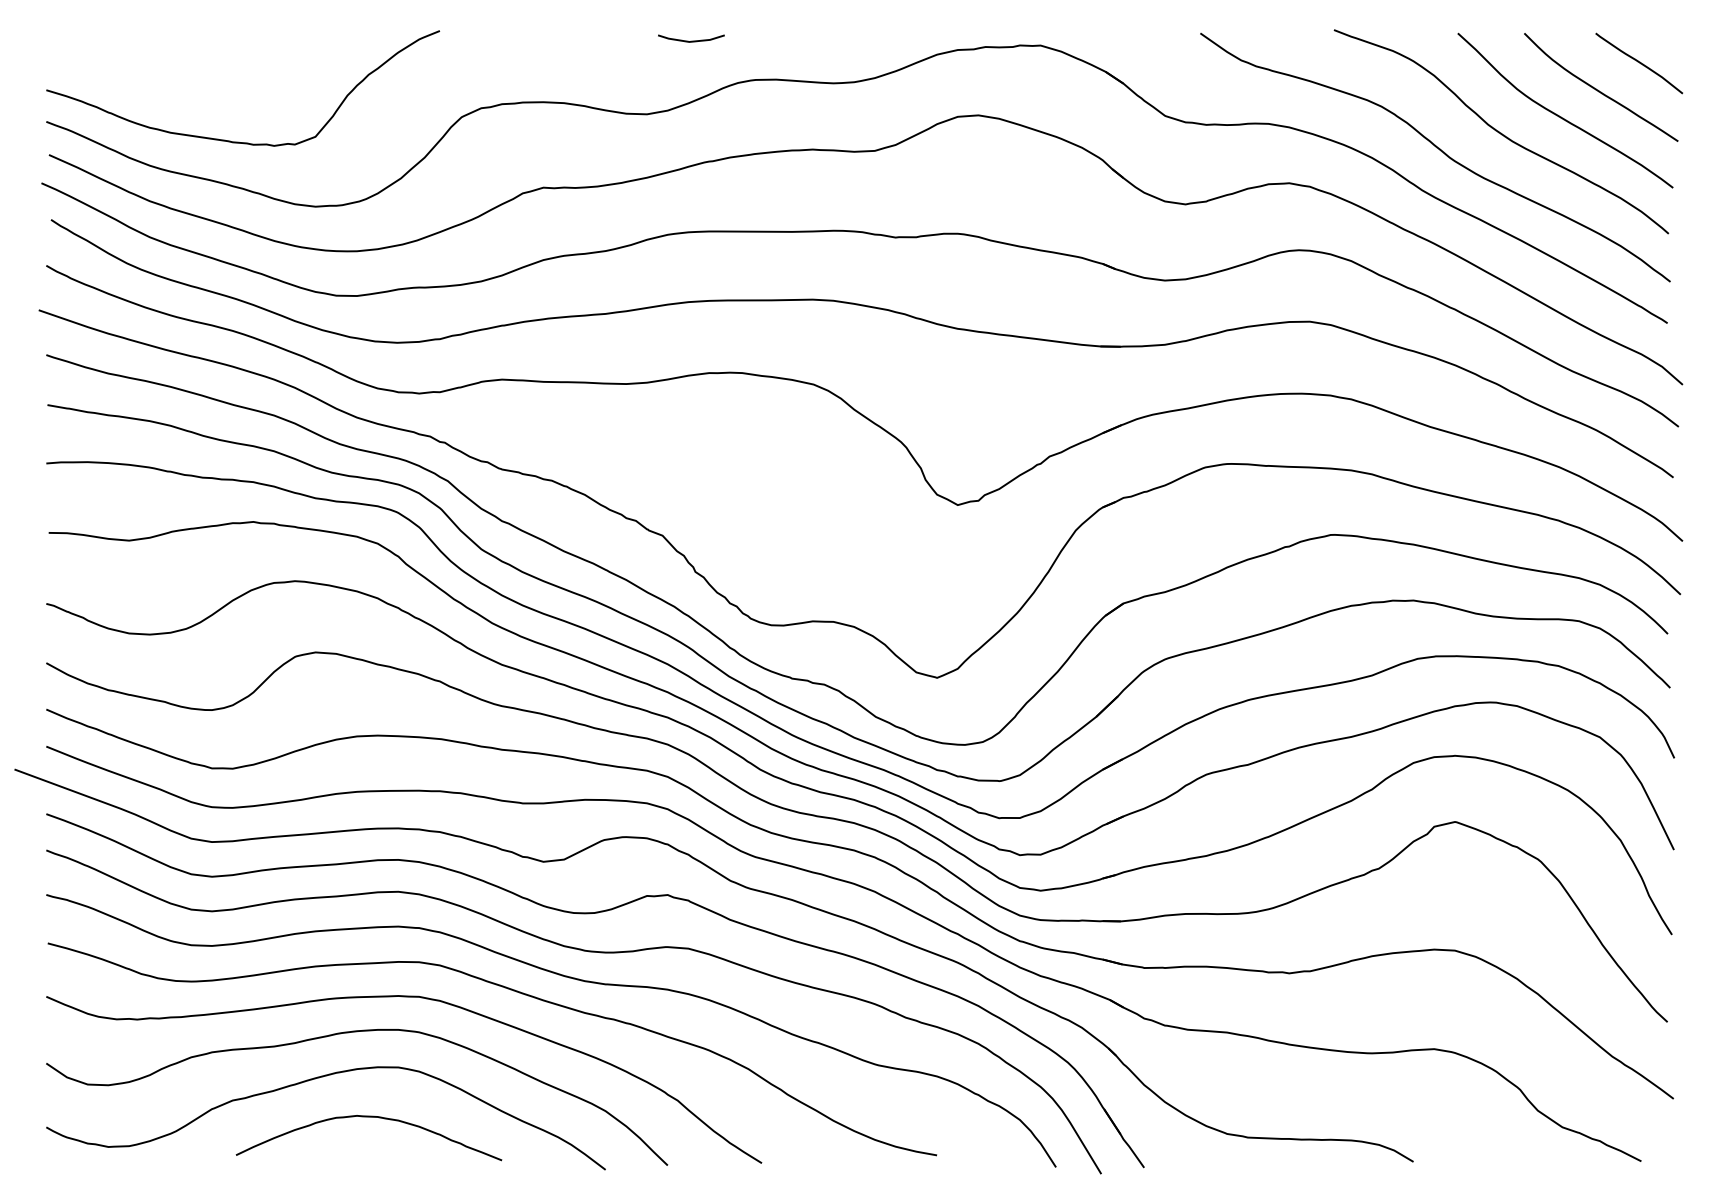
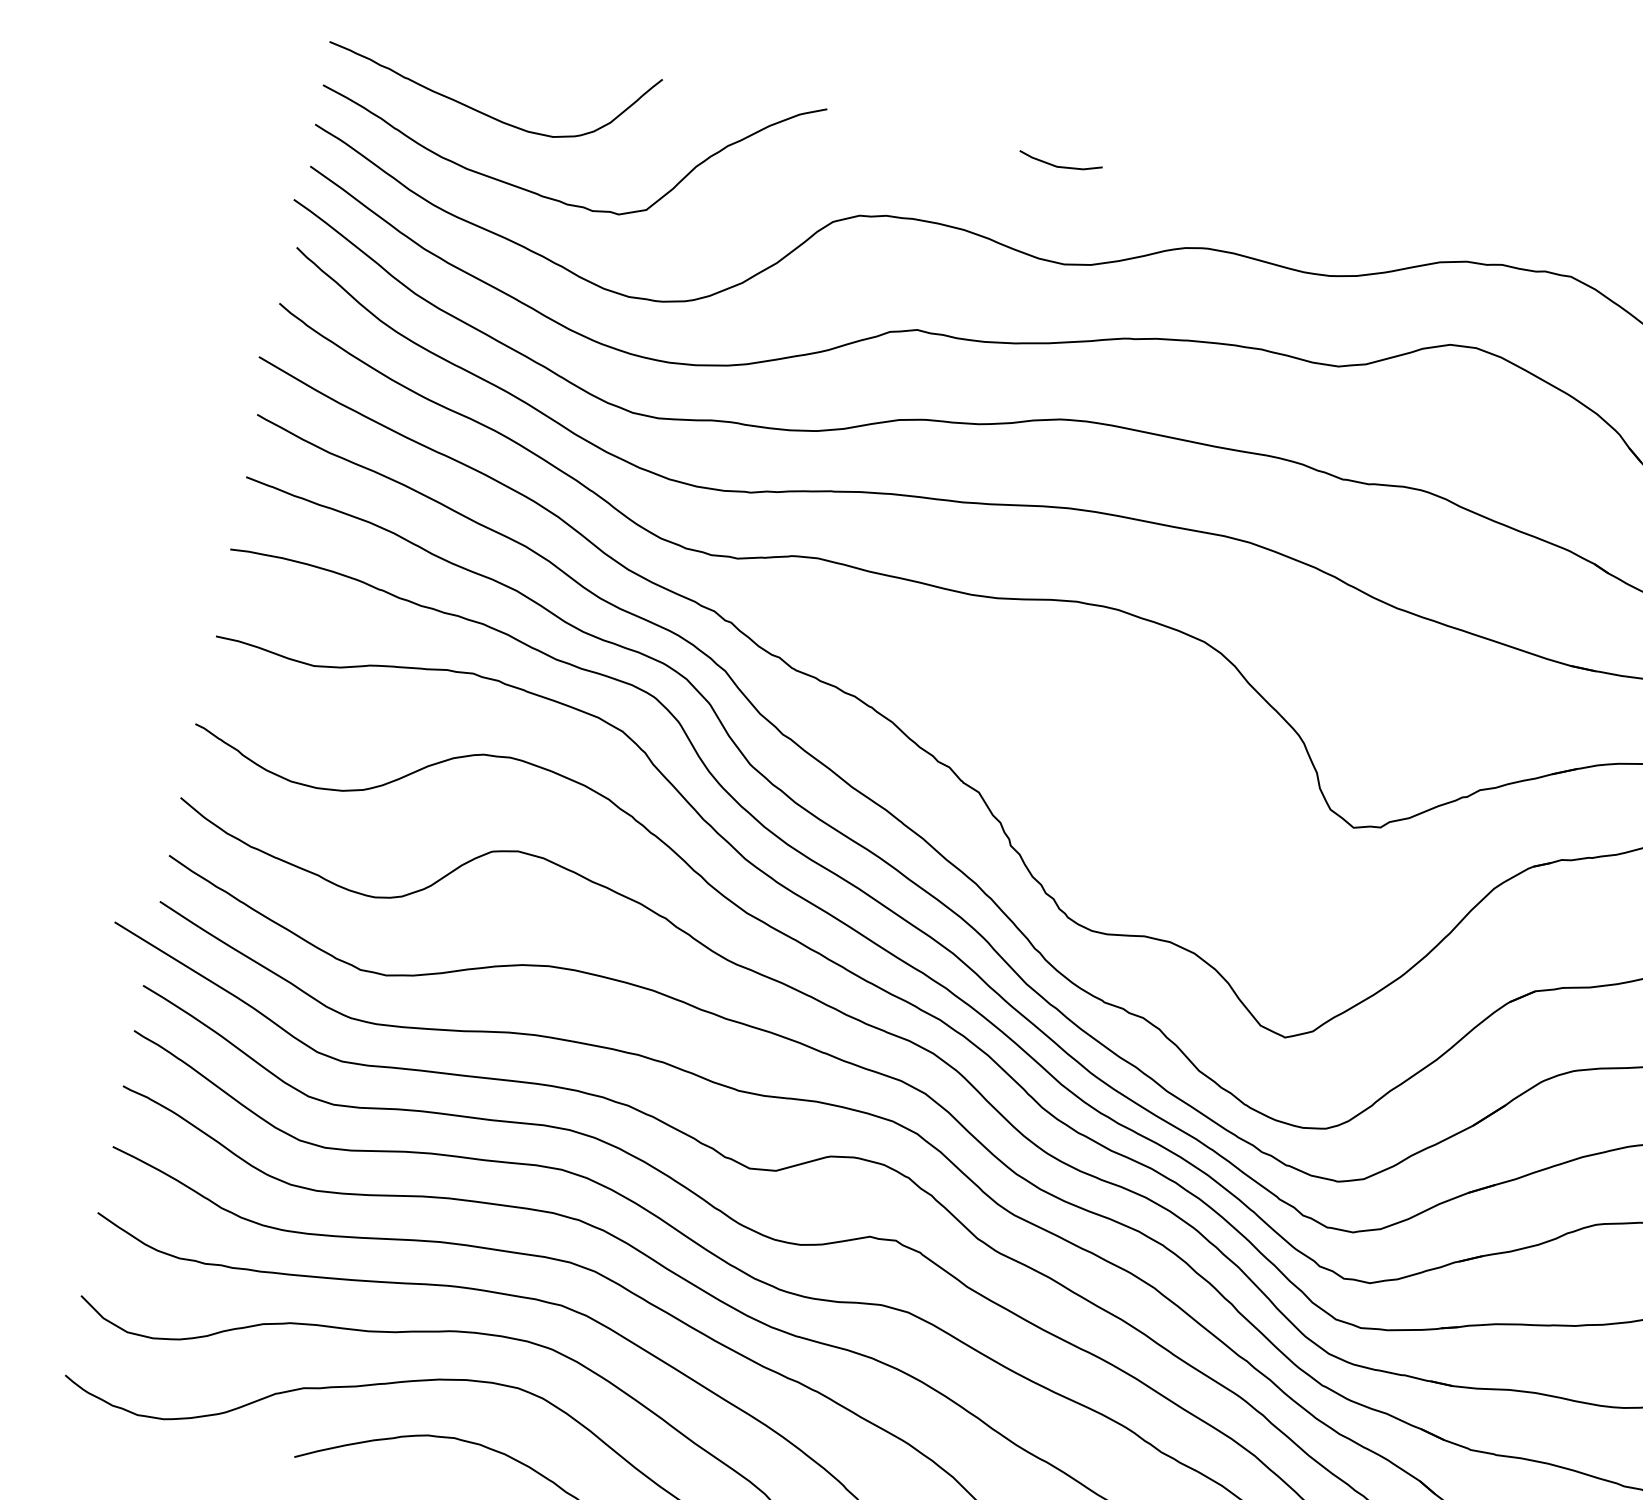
line: (691, 40) -> (1060, 165), moved
curve: (171, 85) -> (479, 110), added

